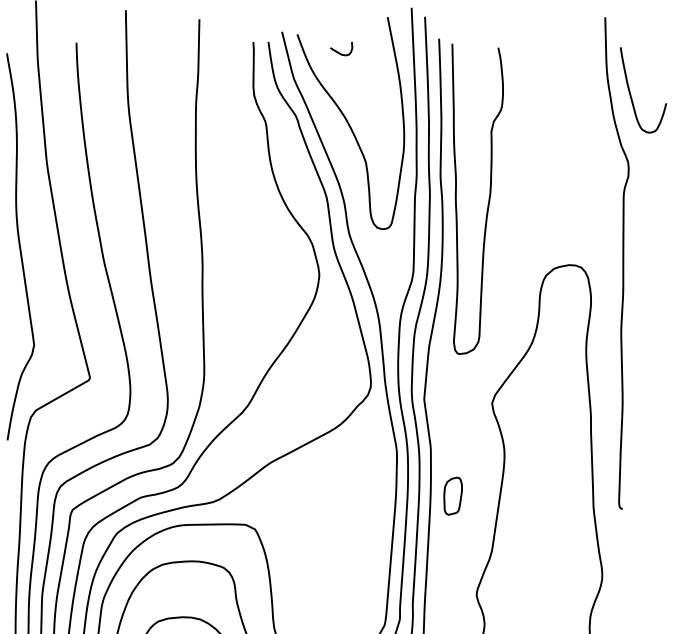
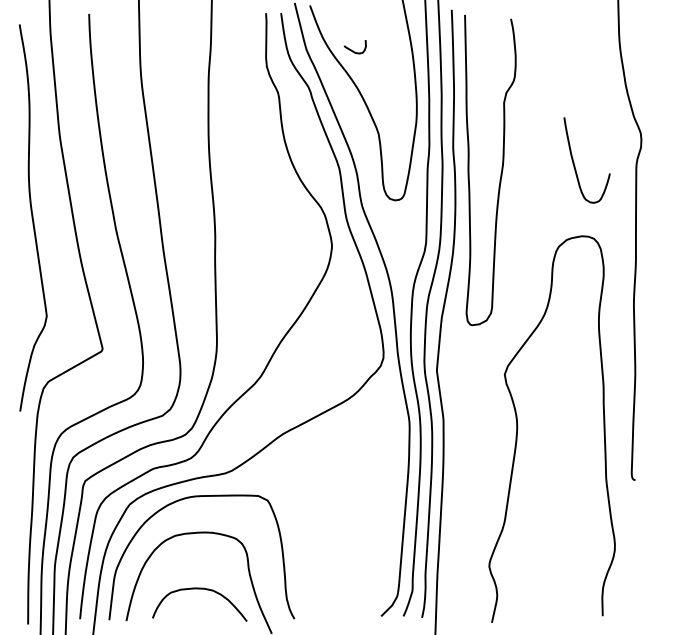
curve: (339, 52) -> (353, 50), moved
curve: (631, 95) -> (575, 165), moved
part: (452, 496) -> (465, 467), removed

